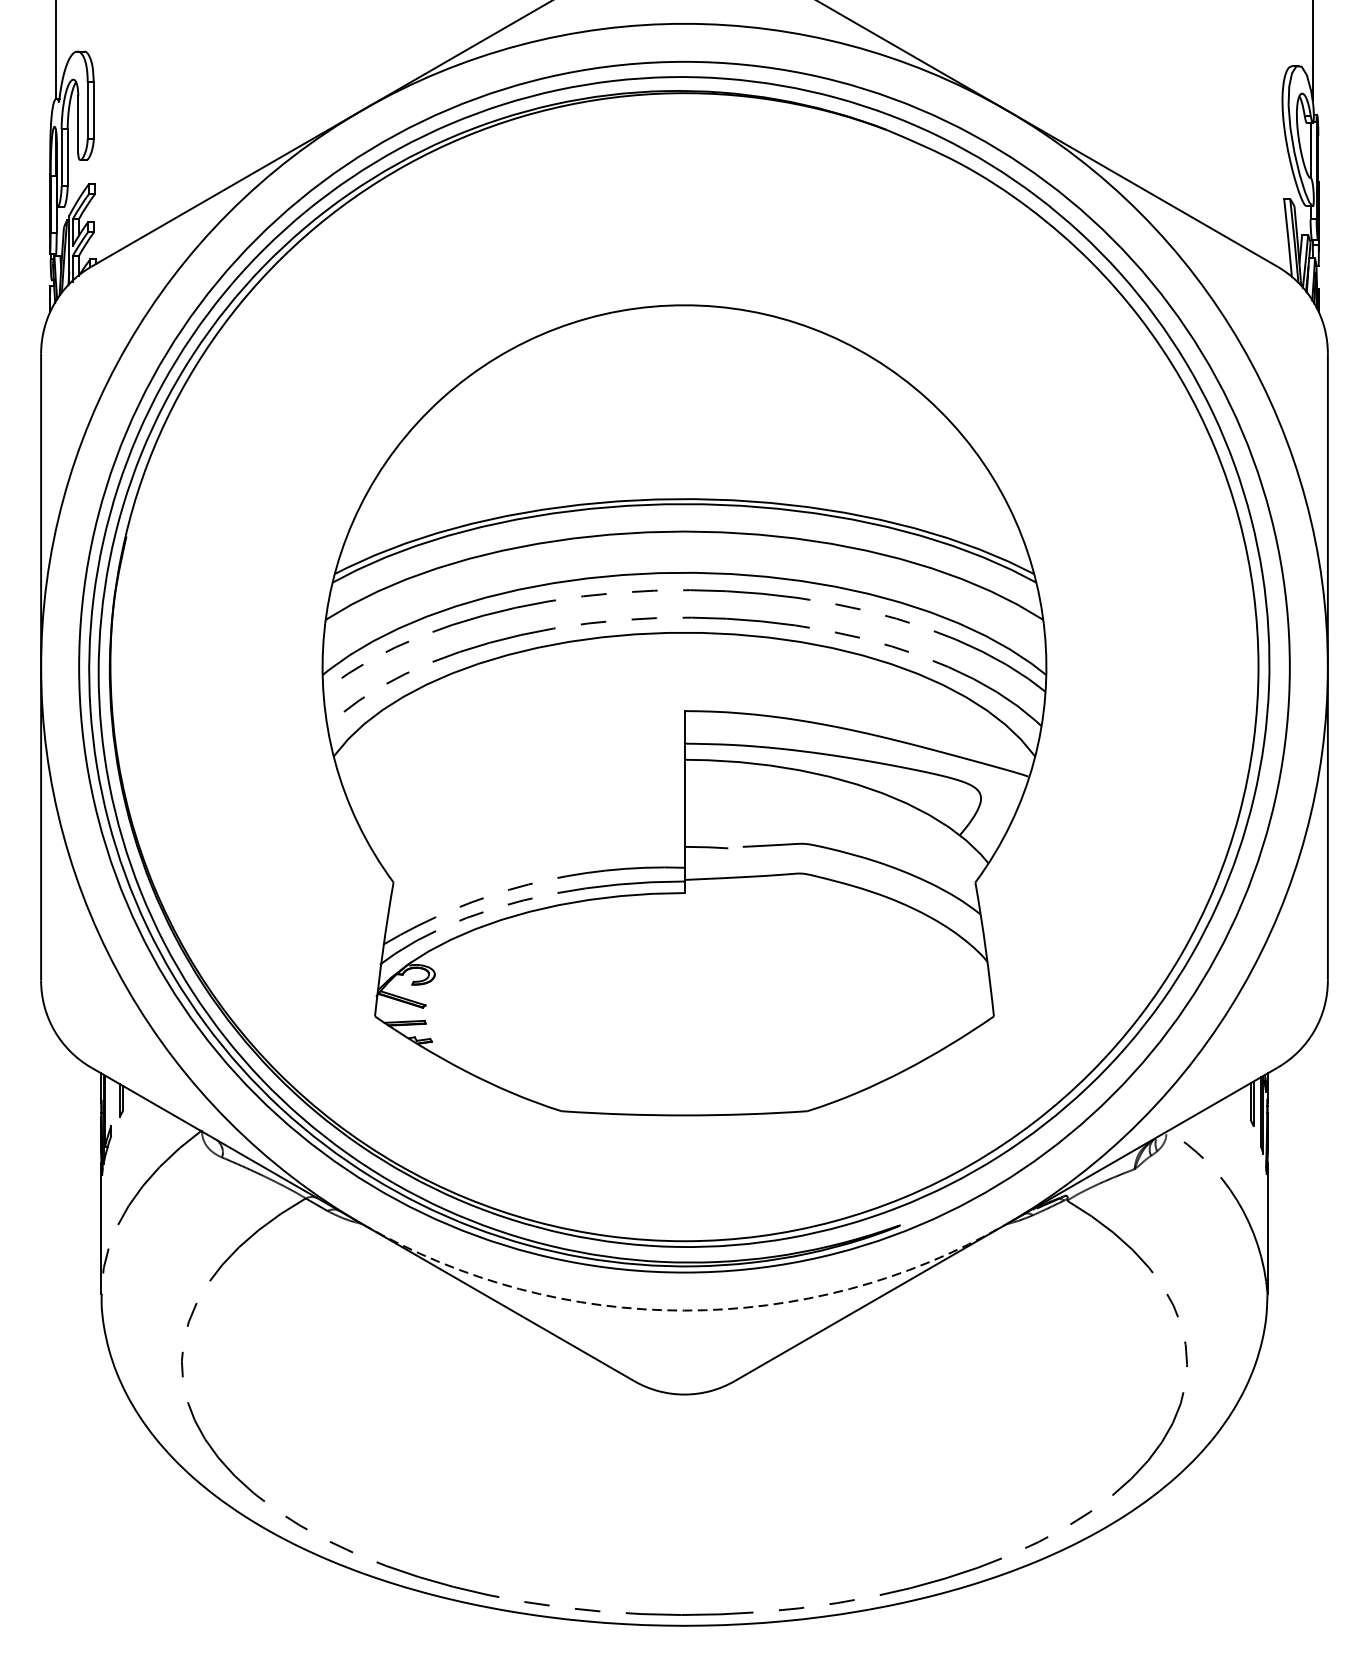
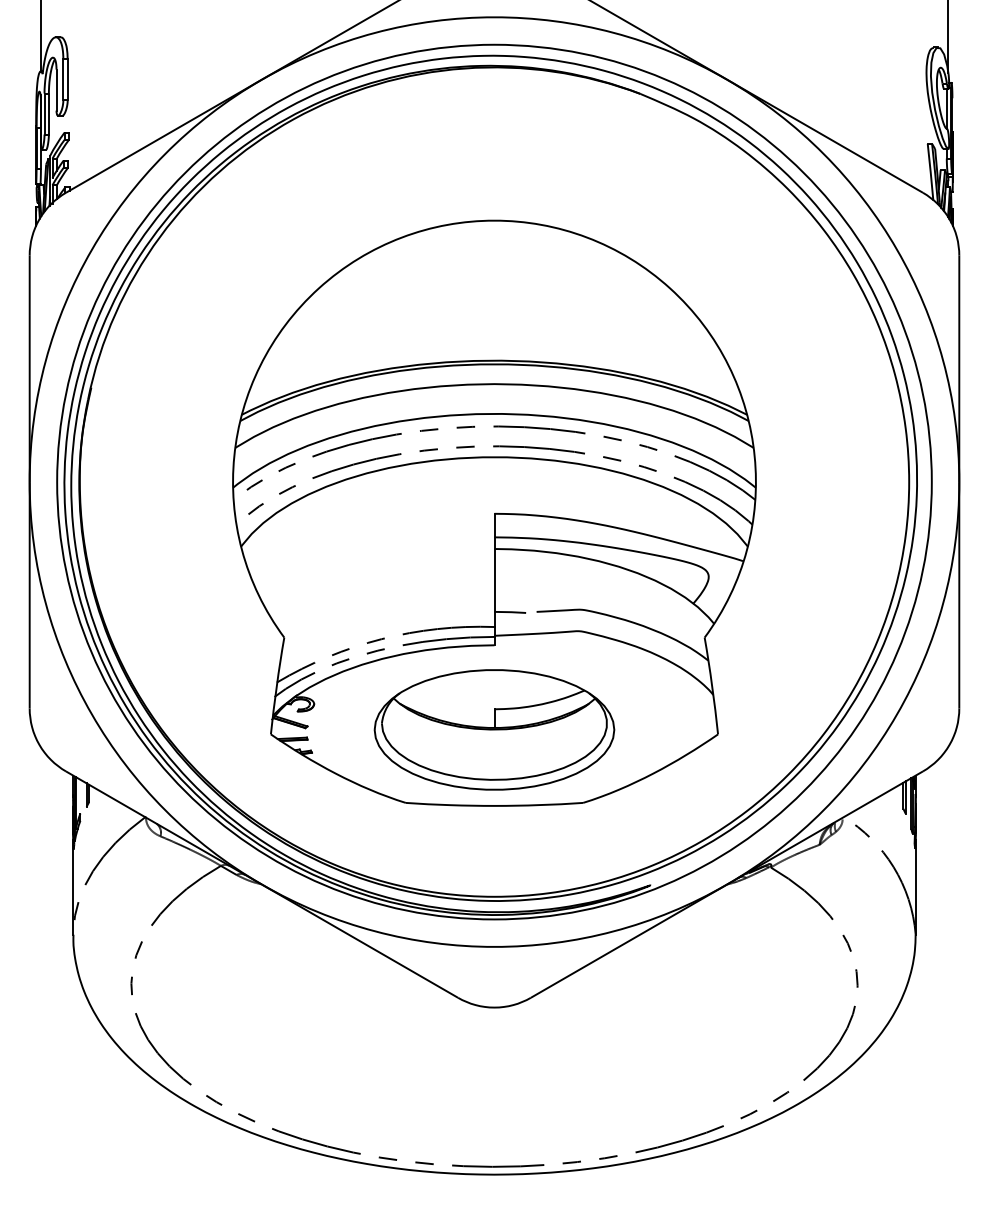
part: (684, 1009) -> (494, 729), added
arc: (684, 1310) -> (494, 946), dashed -> solid

